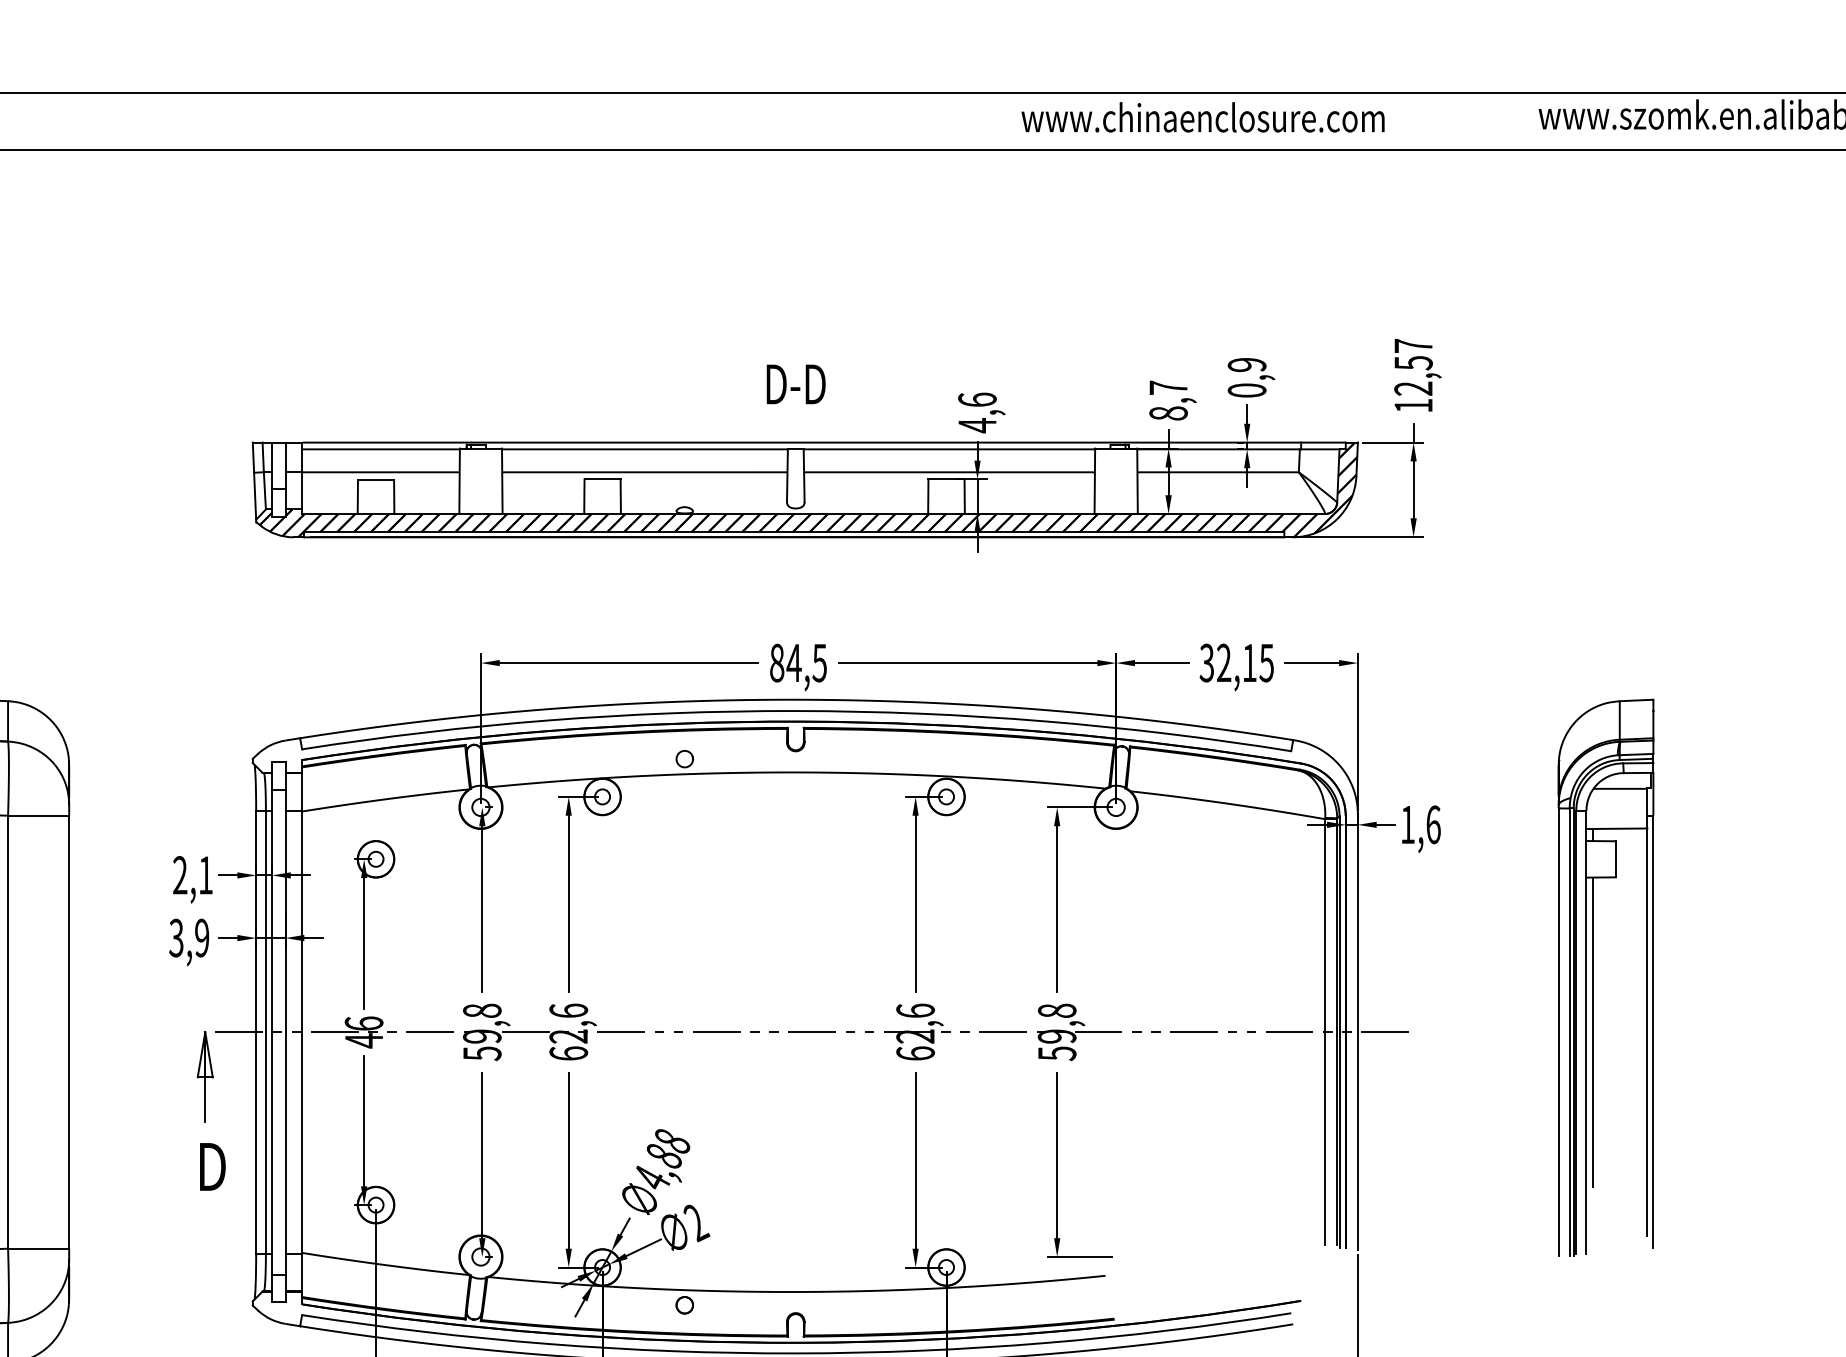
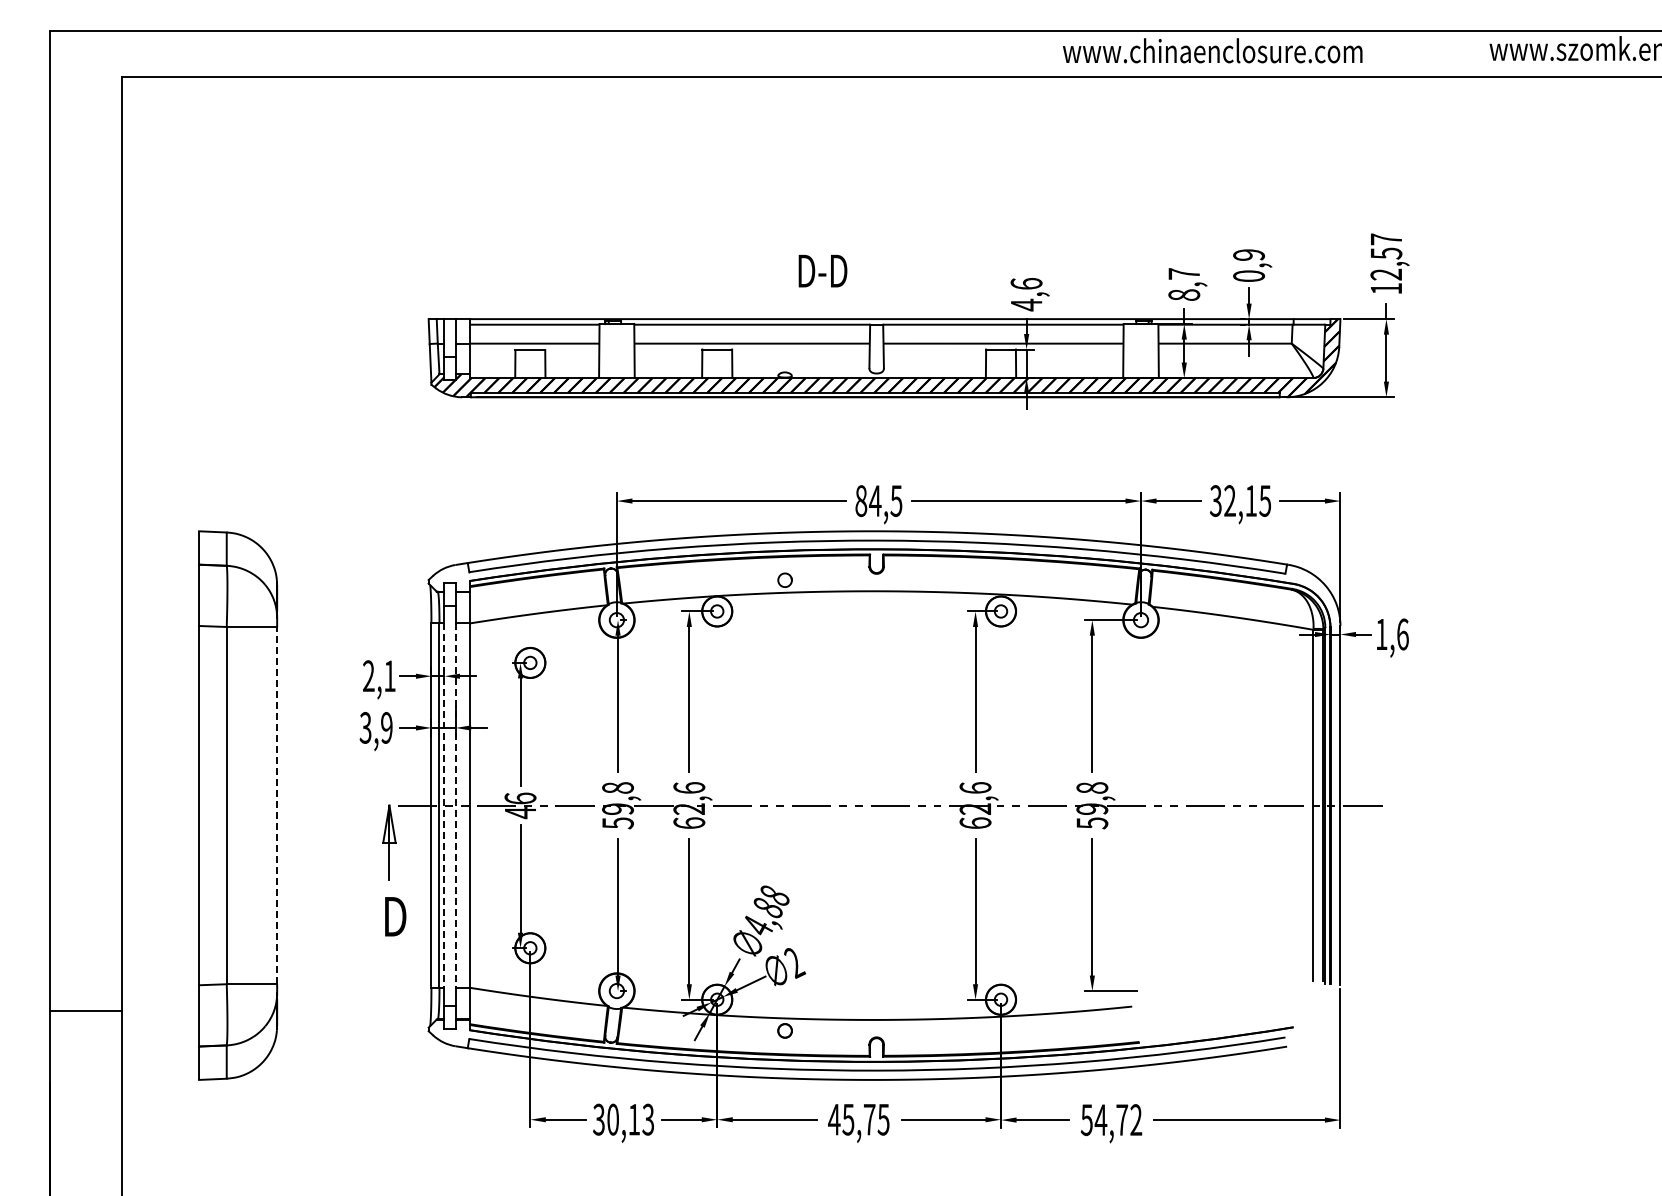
text: (795, 383) -> (822, 270), moved
part: (1594, 977) -> (1535, 760), removed
line: (69, 1032) -> (277, 805), solid -> dashed
line: (271, 1032) -> (444, 805), solid -> dashed
line: (285, 1032) -> (455, 805), solid -> dashed

